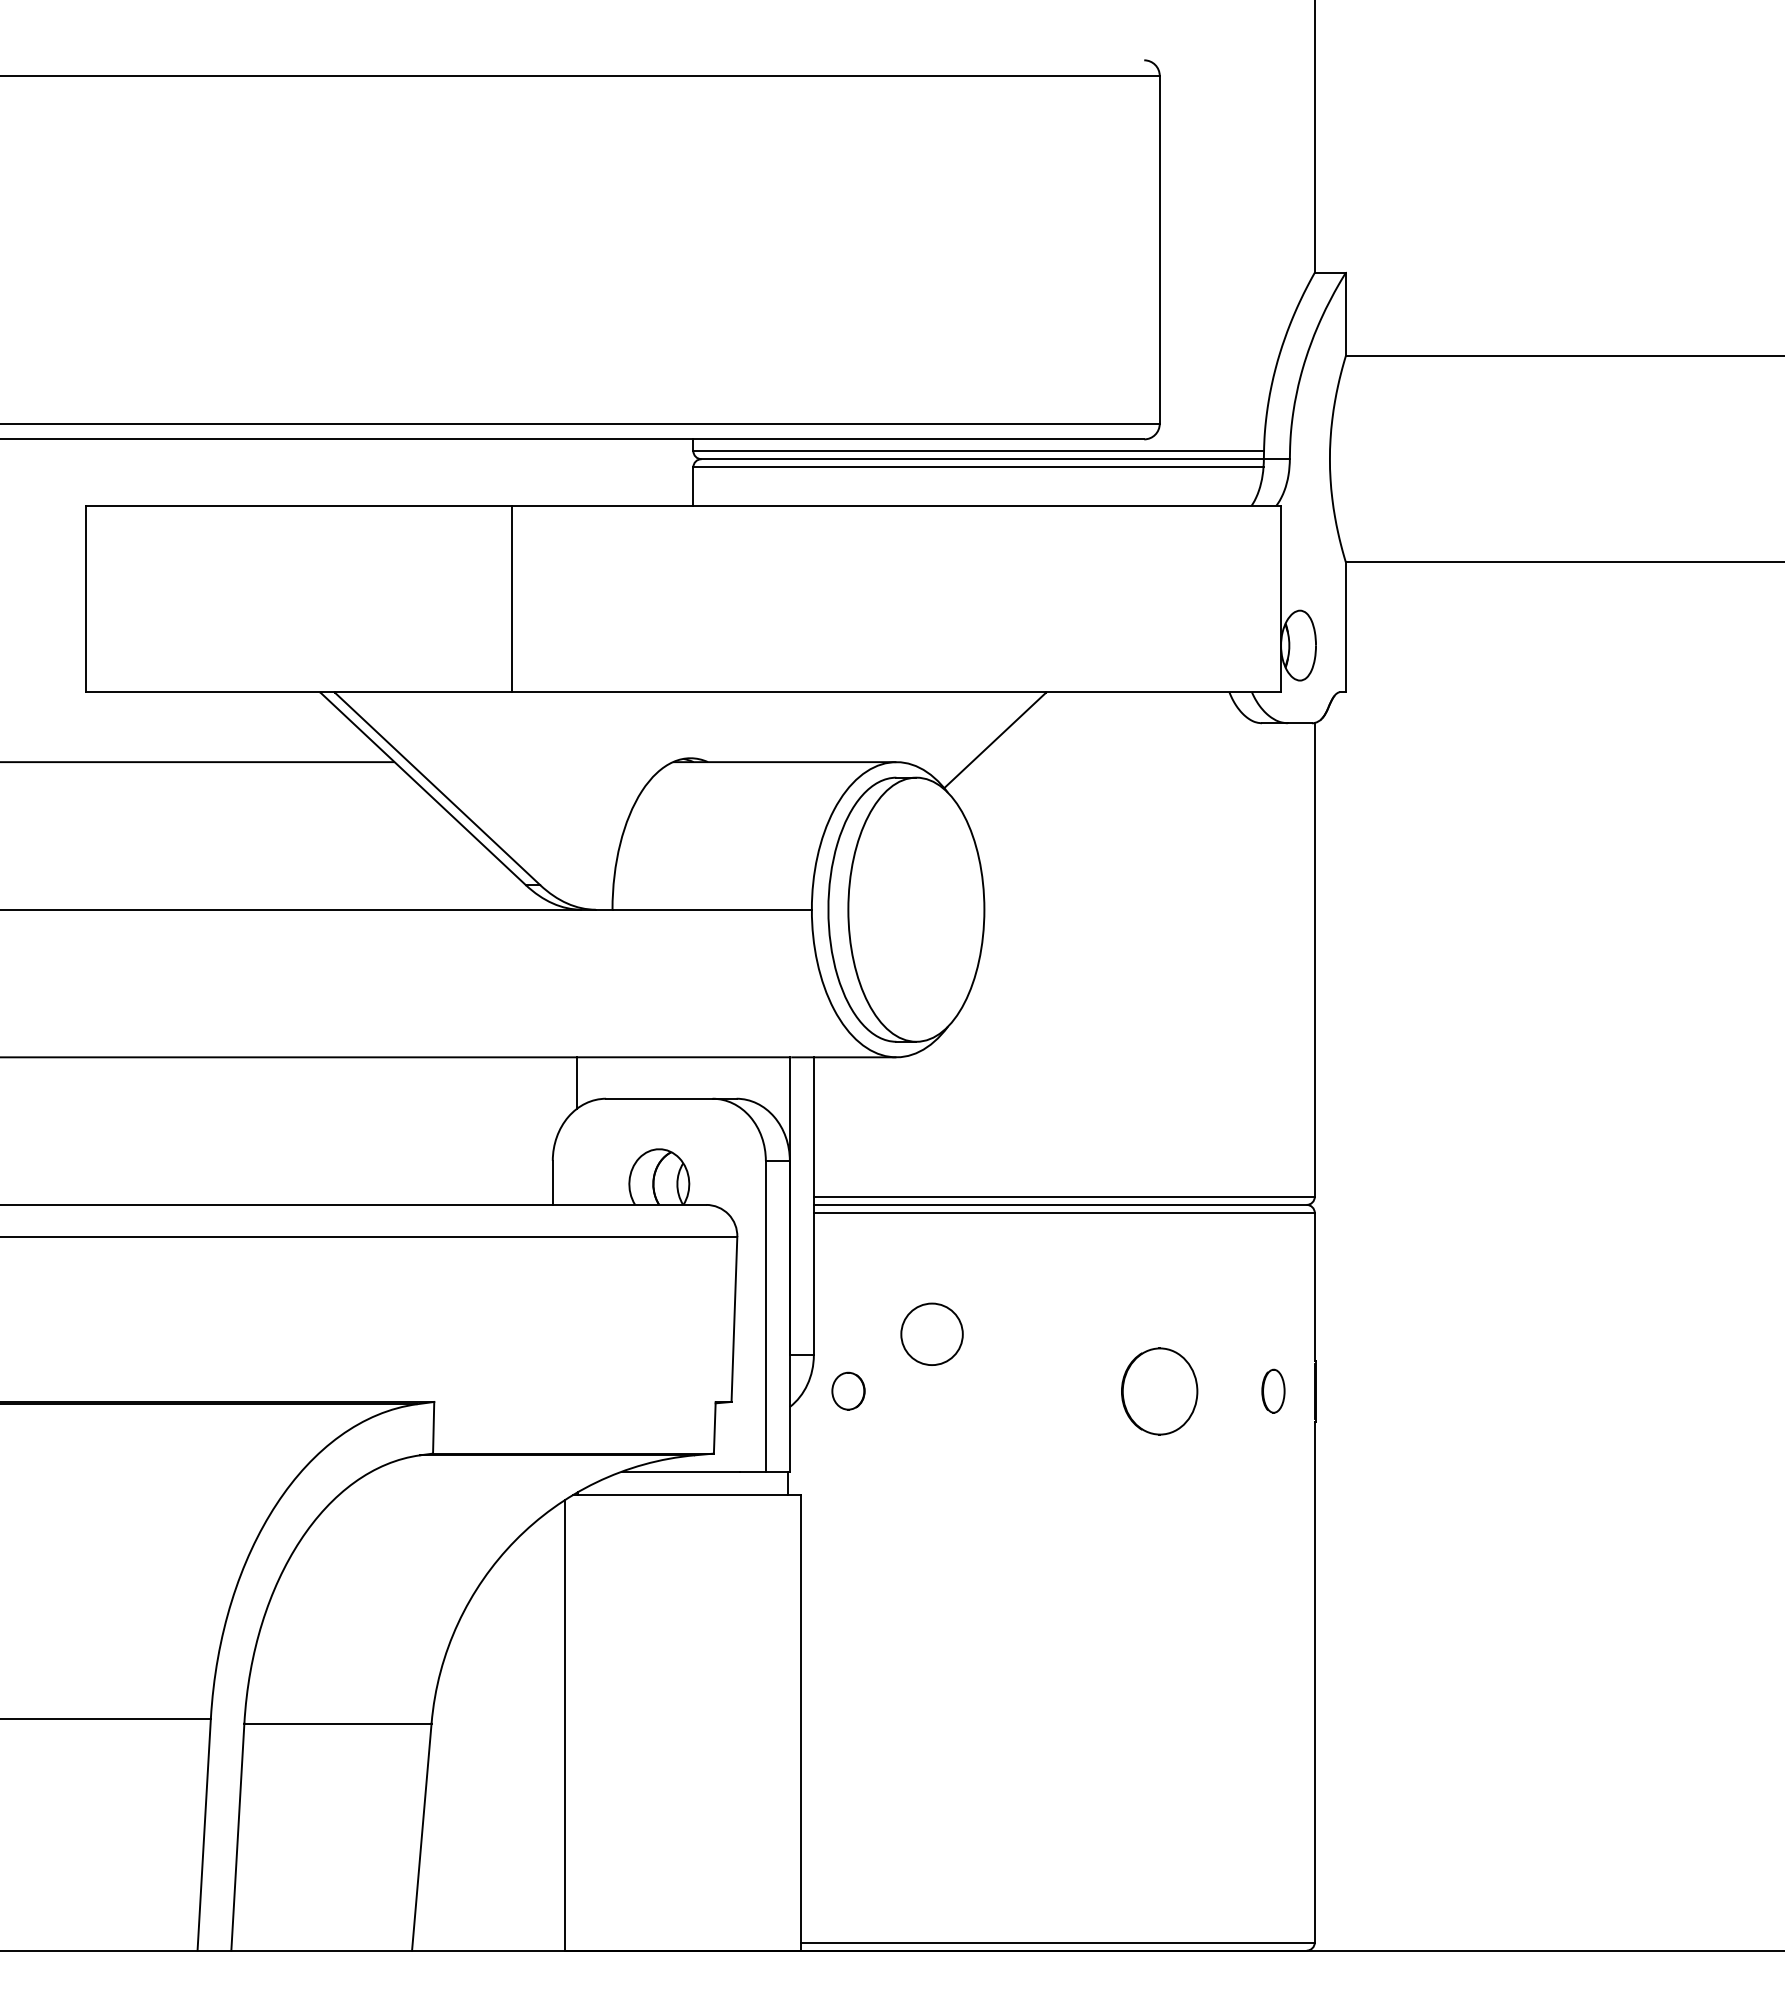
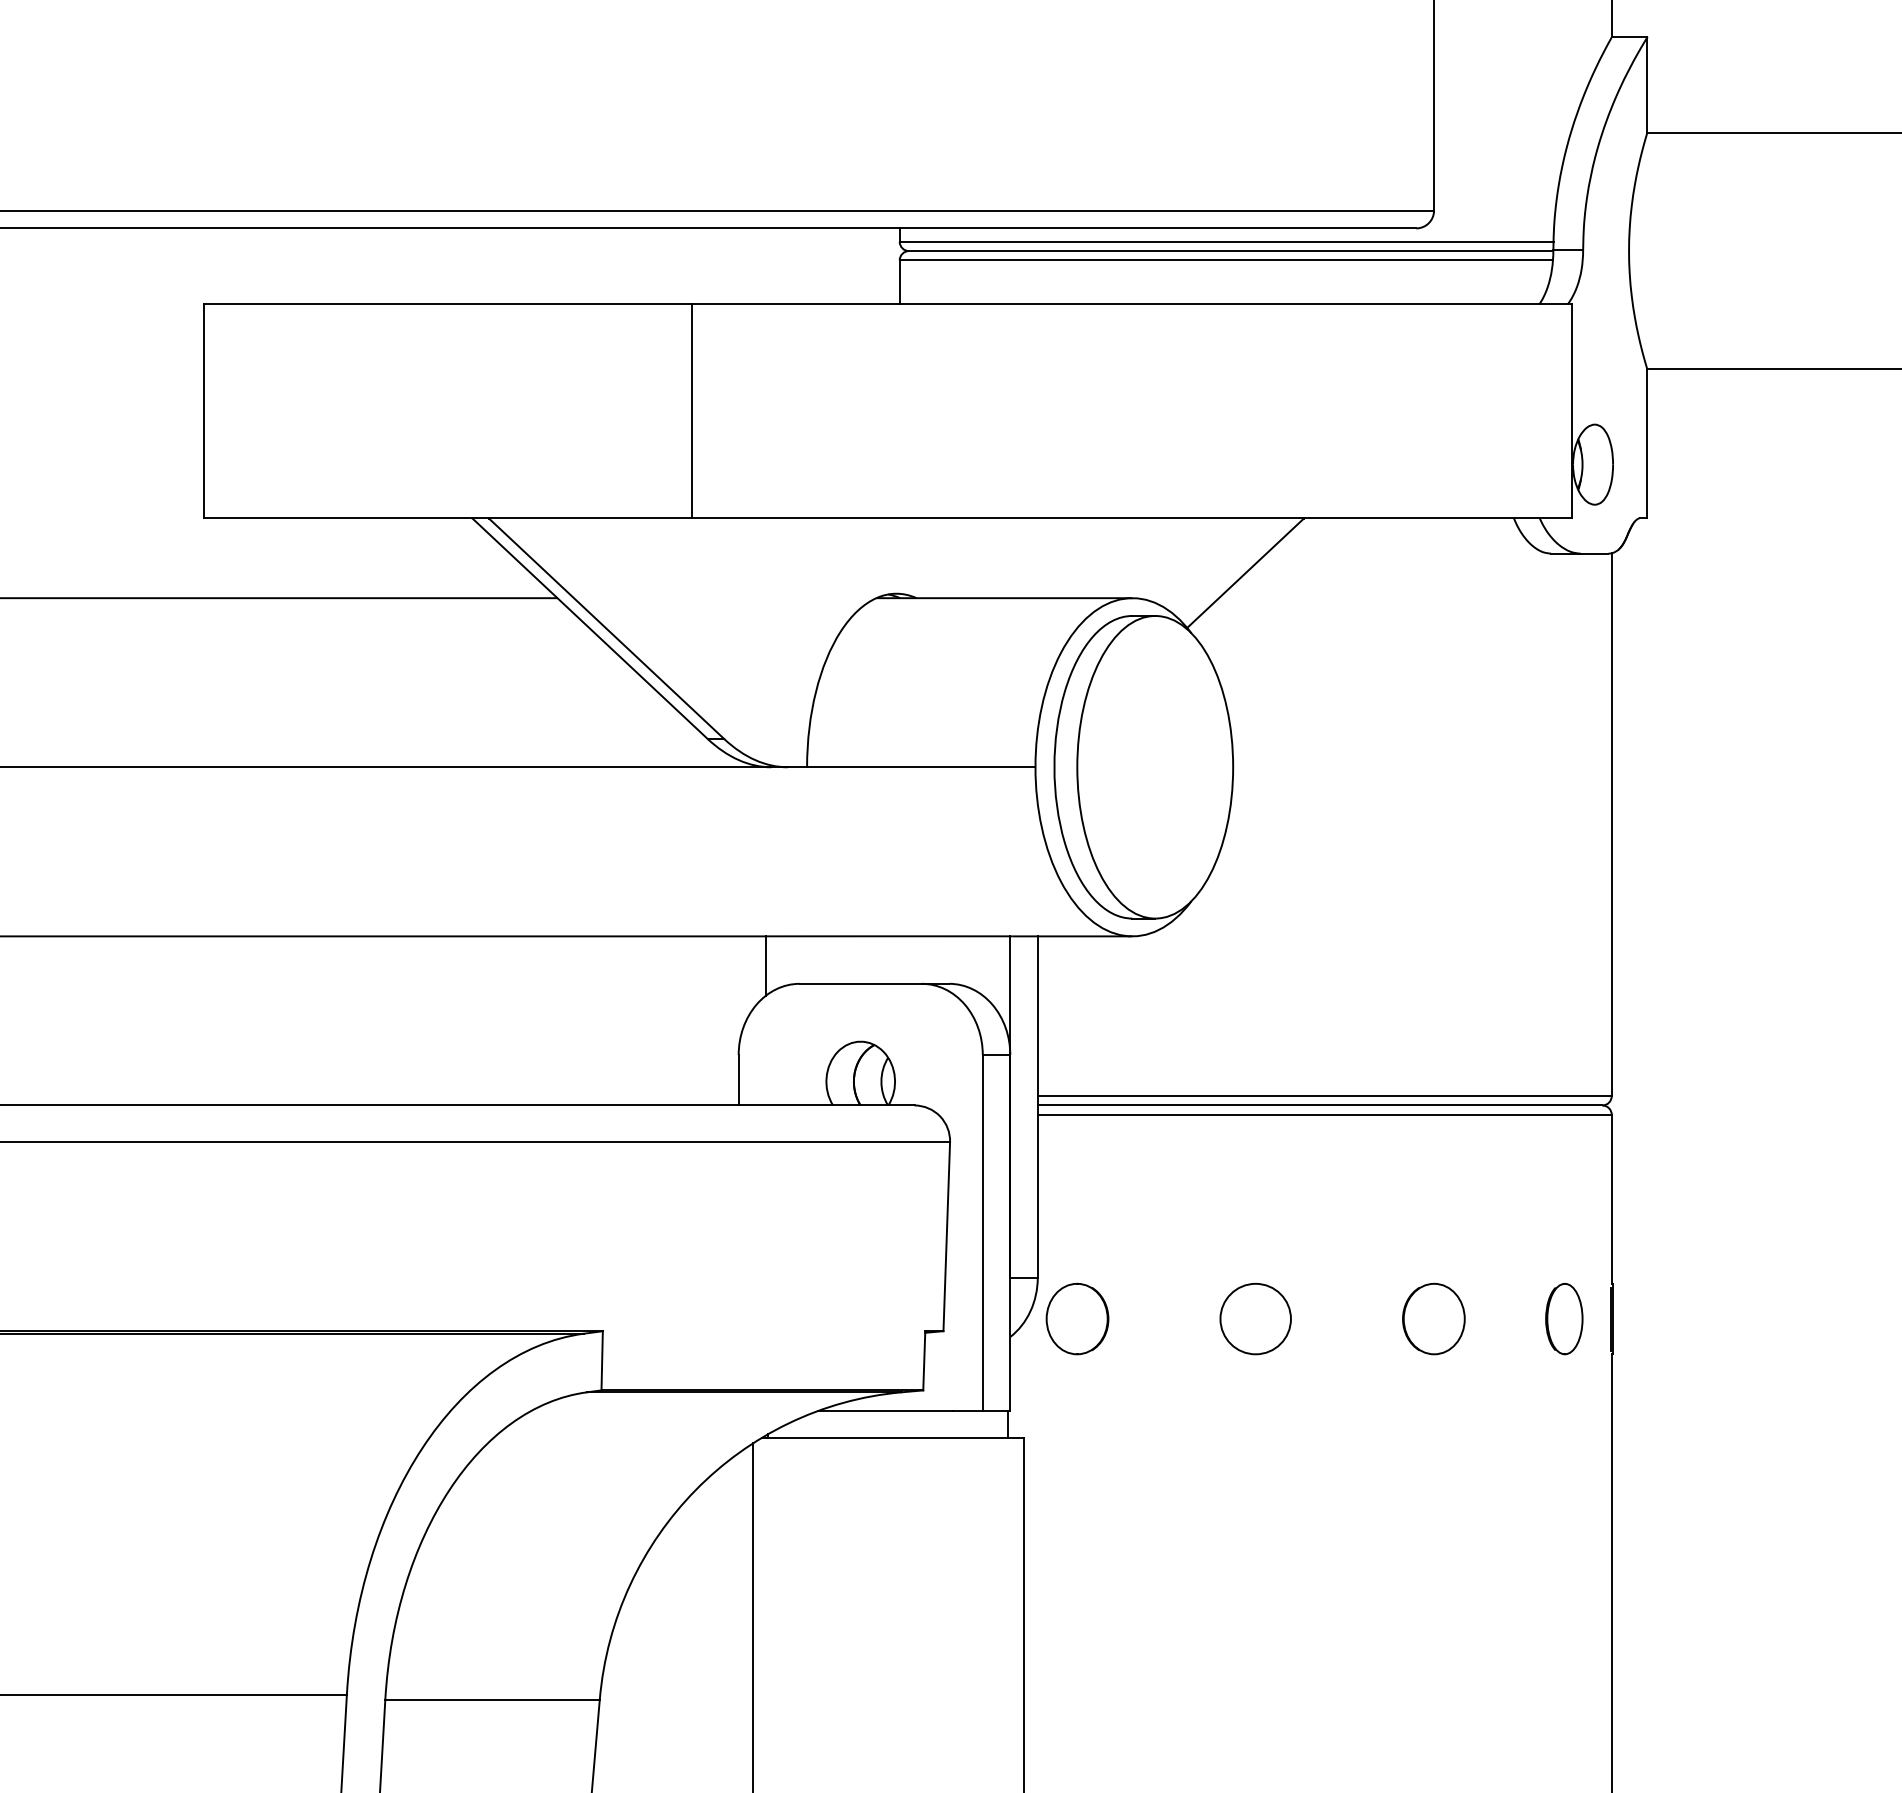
circle: (931, 1333) -> (1255, 1318), moved
part: (848, 1390) -> (1077, 1318), size x1.67
part: (1159, 1390) -> (1433, 1318), size x0.71
part: (1273, 1390) -> (1564, 1318), size x1.43

